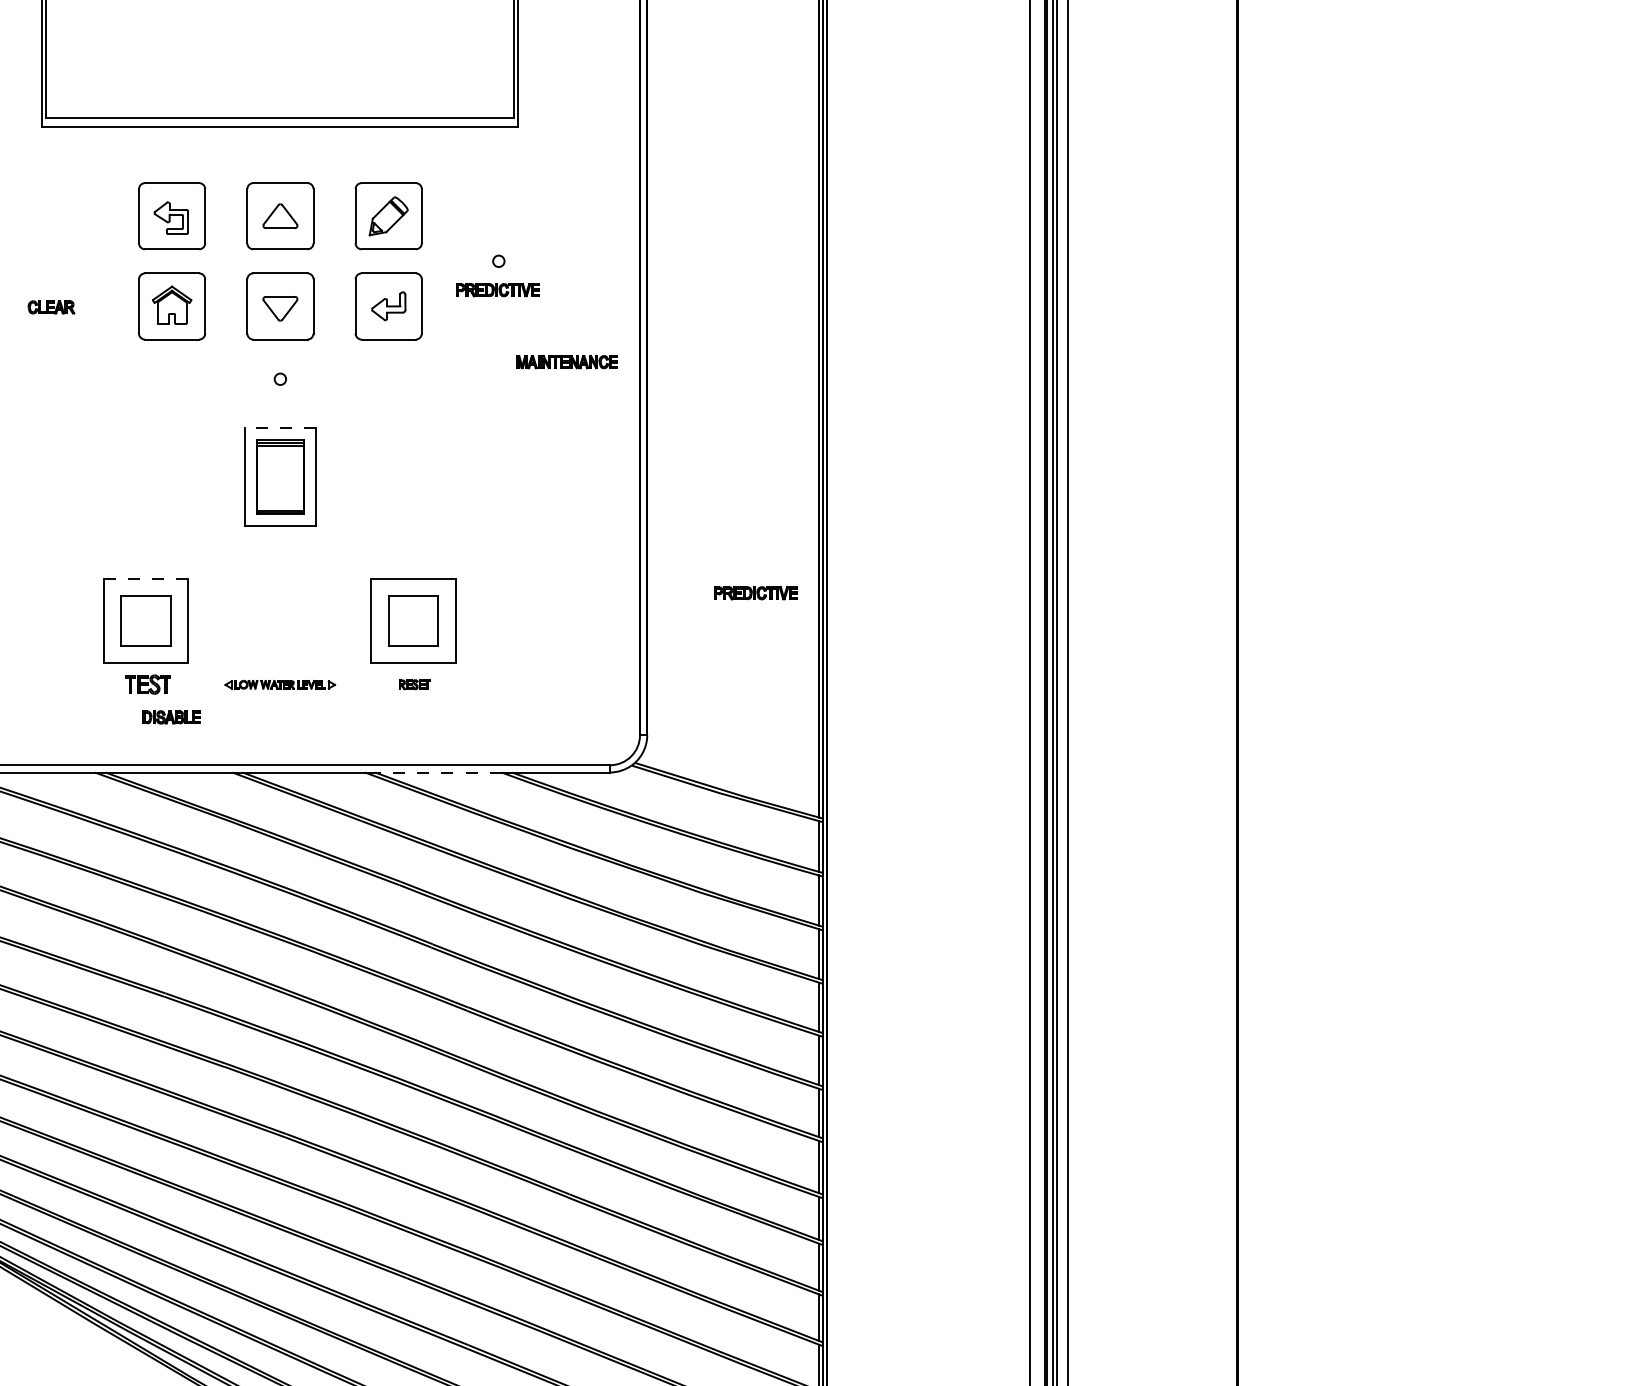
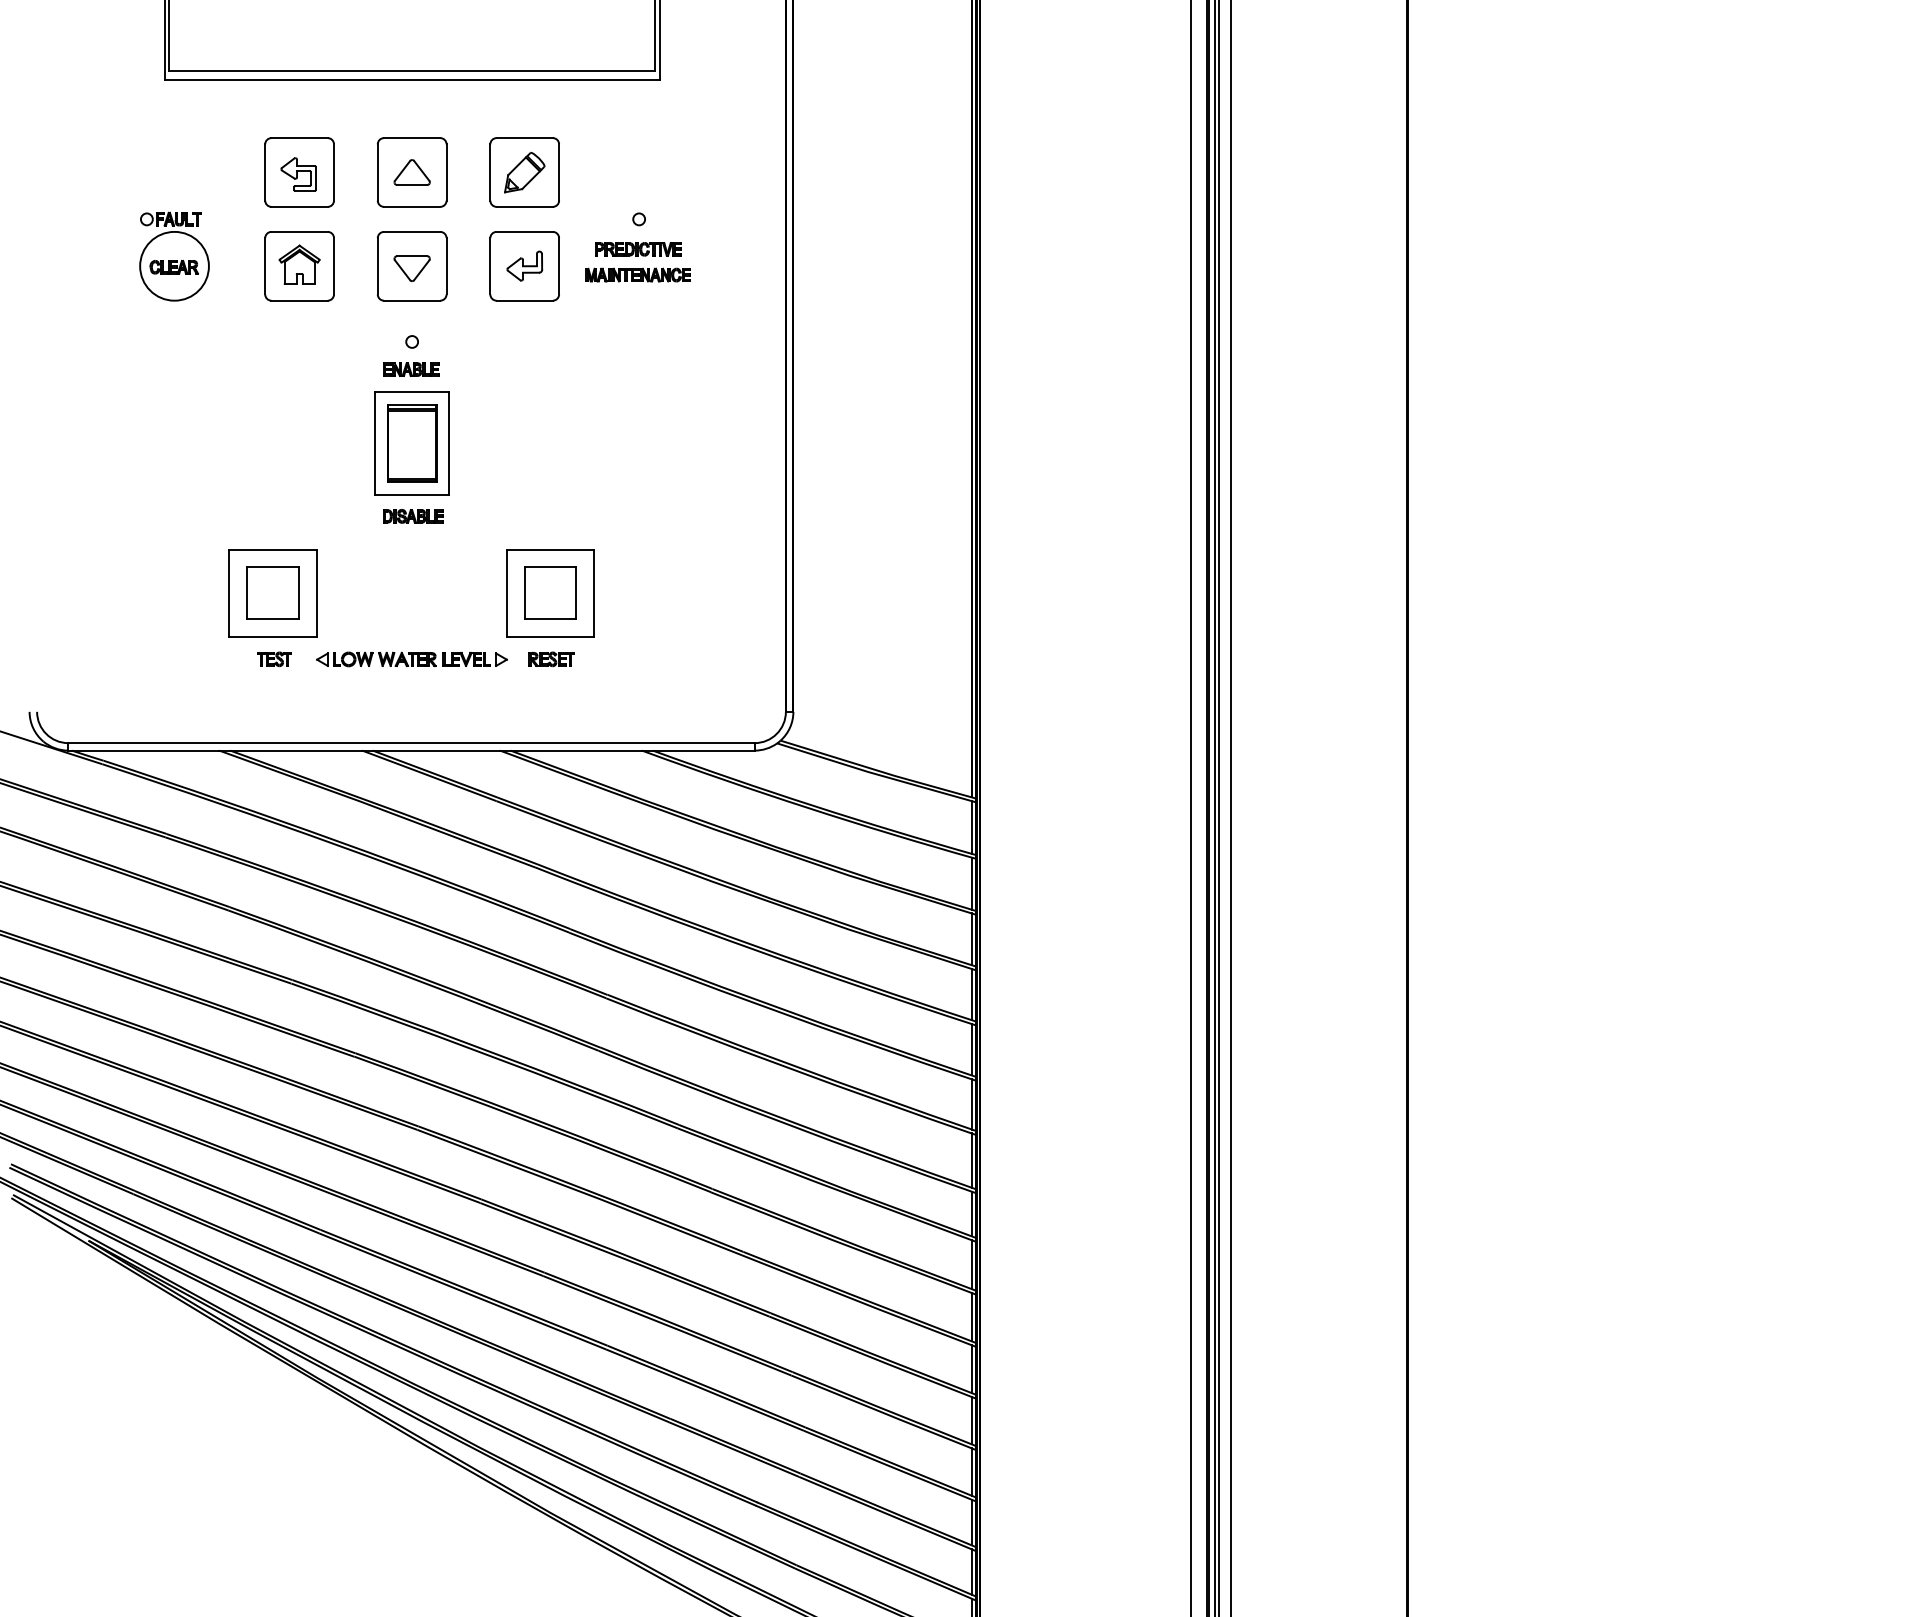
part: (51, 297) -> (174, 256), added
part: (566, 361) -> (637, 274), moved
part: (279, 405) -> (411, 369), added
line: (280, 427) -> (412, 392), dashed -> solid
line: (146, 578) -> (272, 549), dashed -> solid
part: (756, 593) -> (906, 564), removed
part: (147, 684) -> (274, 659), size x0.71
part: (279, 684) -> (411, 659), size x1.67
part: (414, 684) -> (551, 659), size x1.43
part: (172, 717) -> (413, 516), moved
line: (438, 772) -> (576, 750), dashed -> solid

